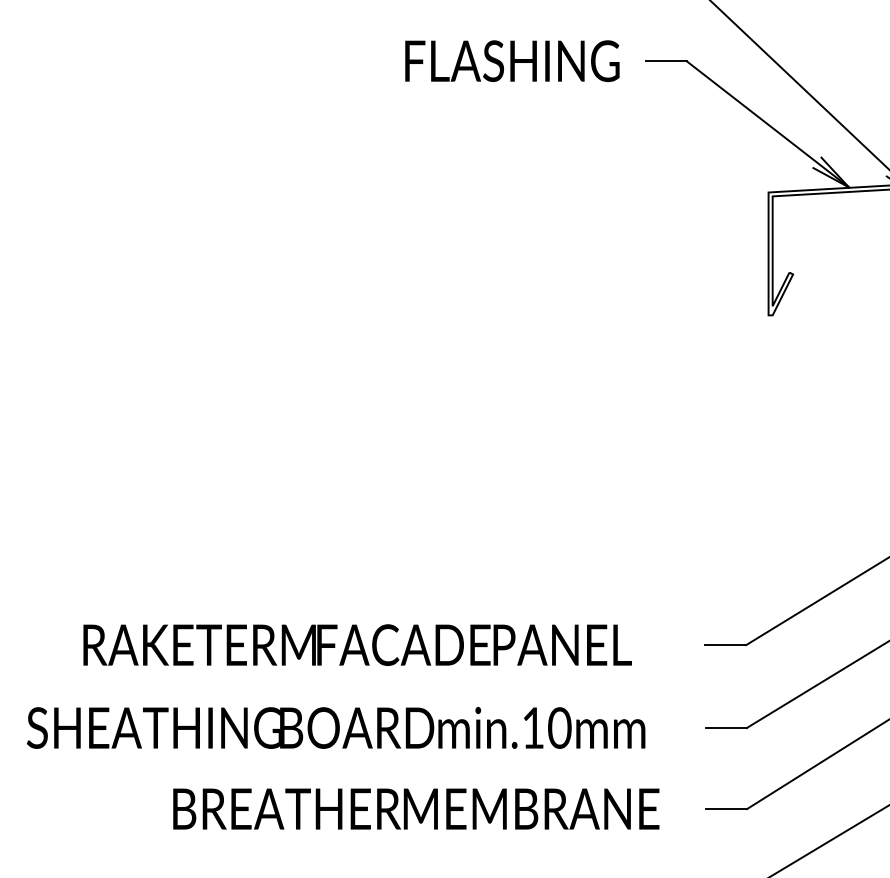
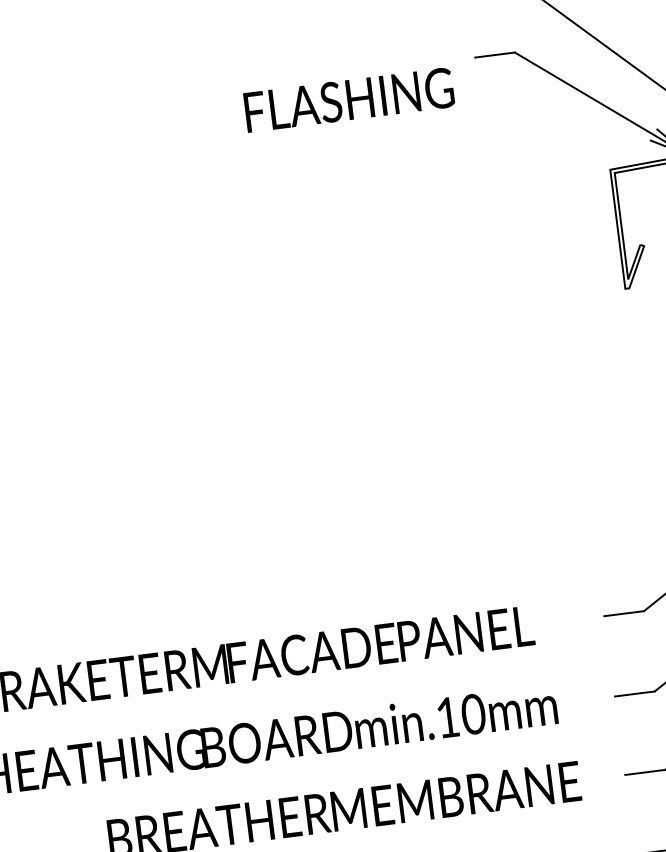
text: (512, 61) -> (349, 100), moved

